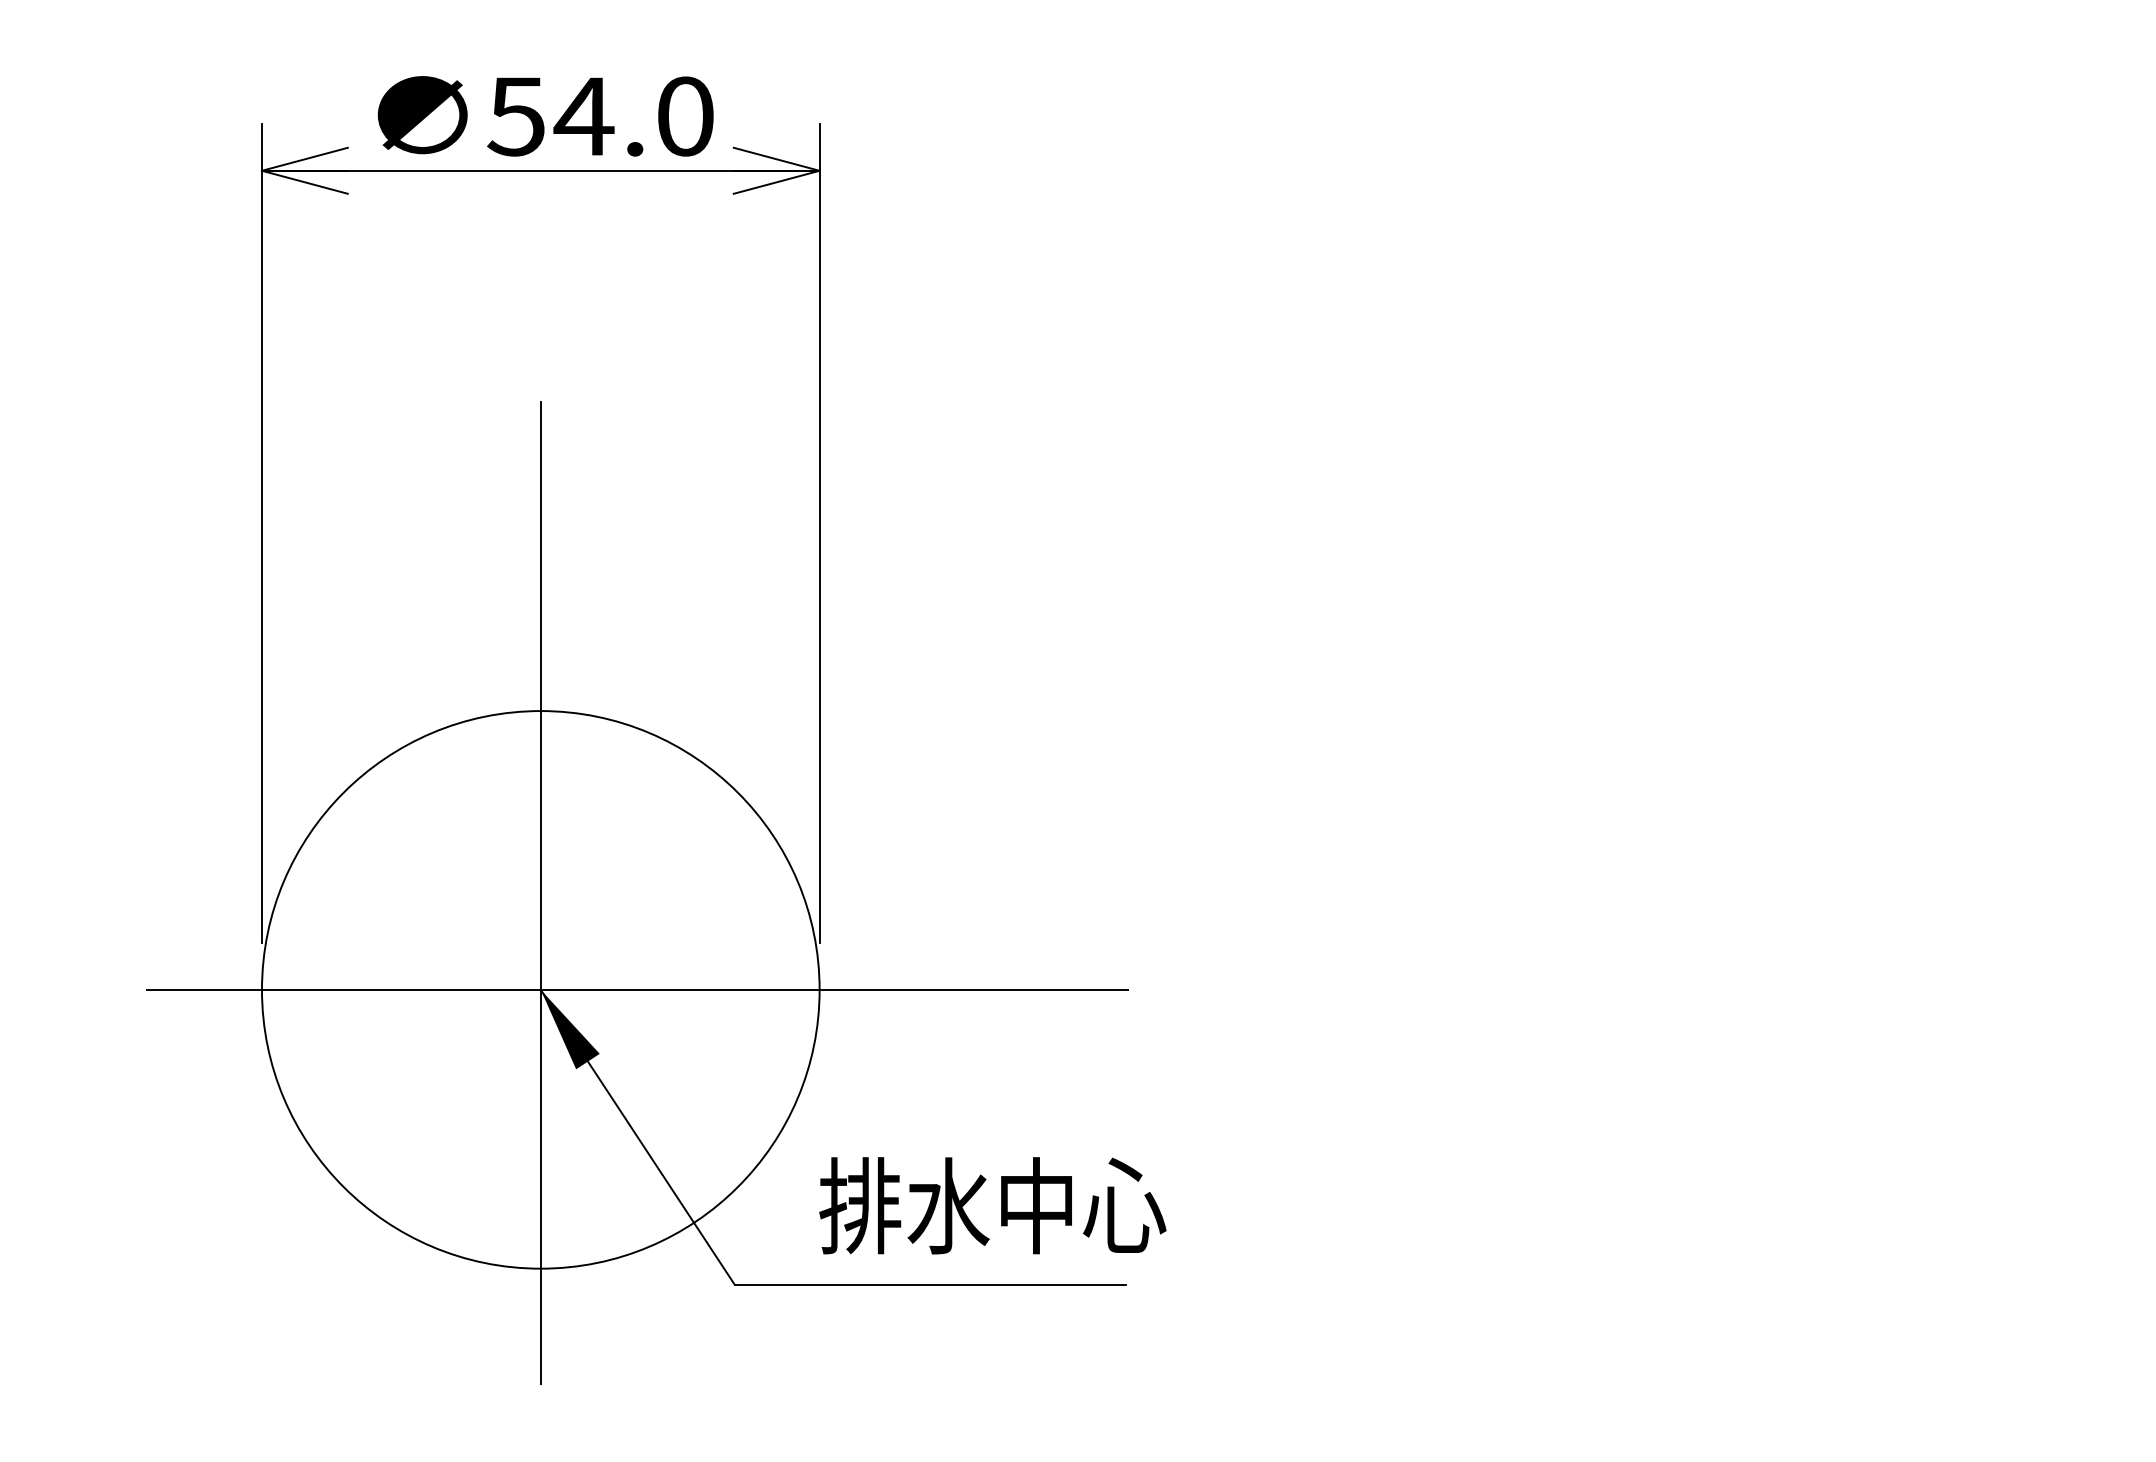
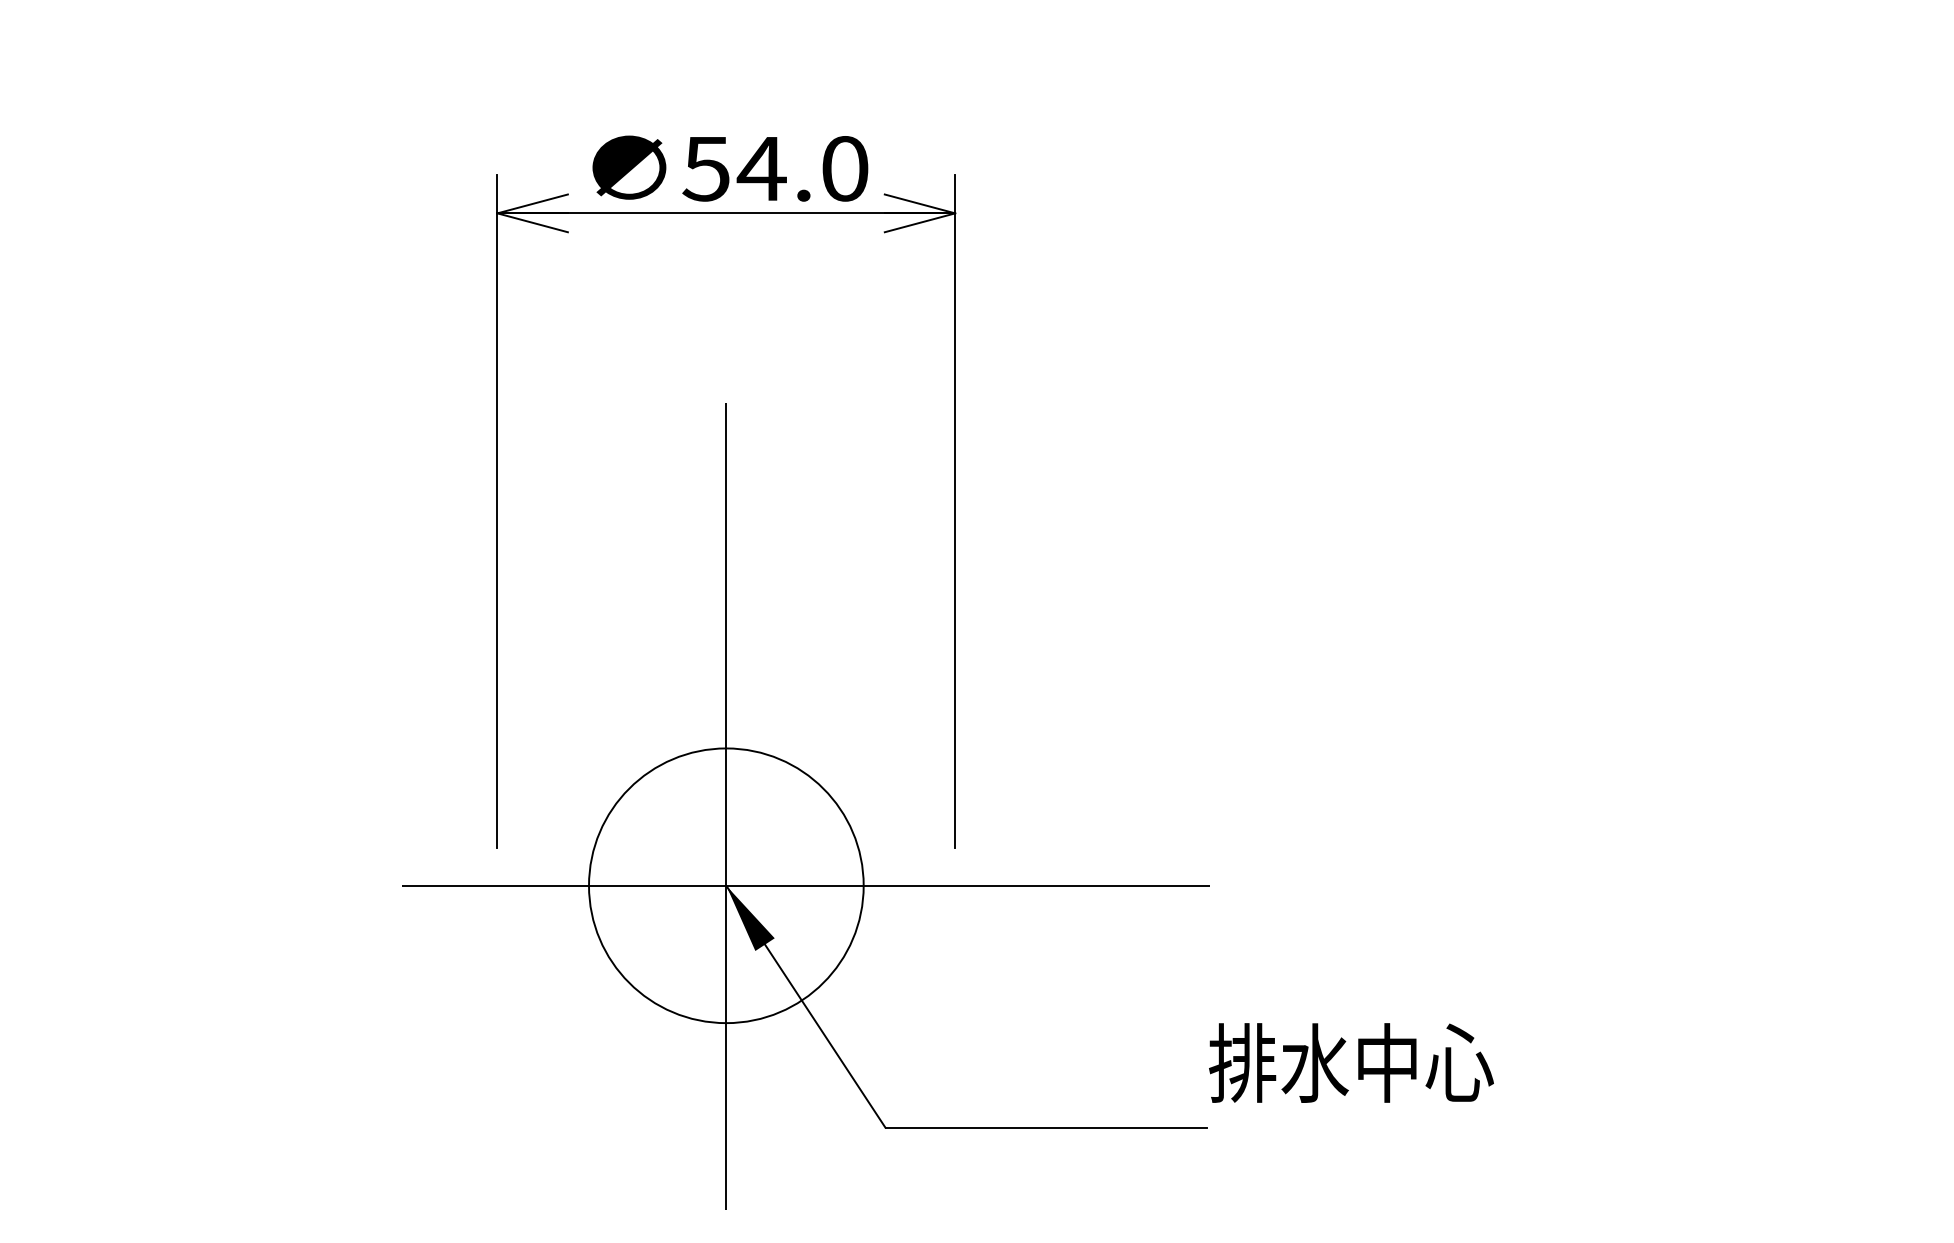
circle: (540, 989) -> (726, 885), size x0.6
text: (992, 1205) -> (1351, 1062), moved

